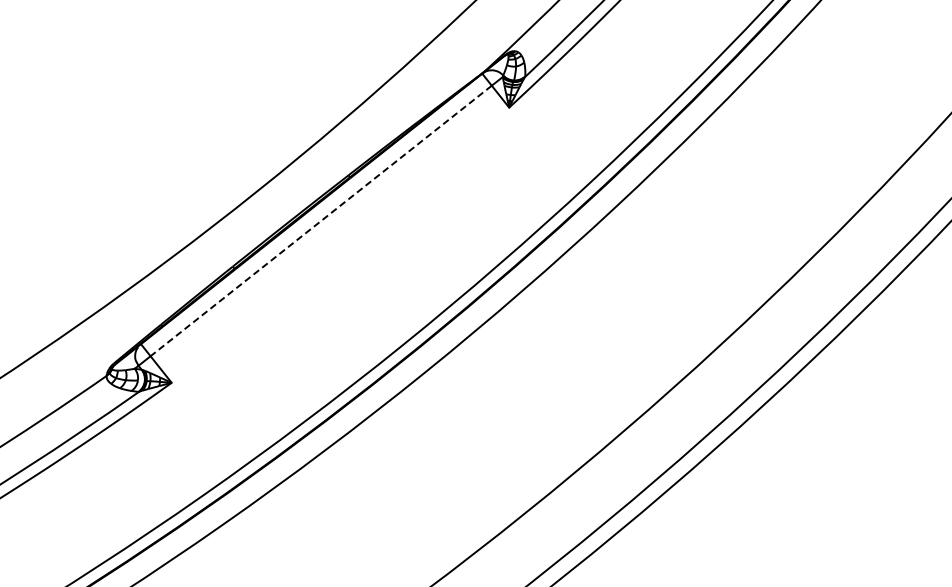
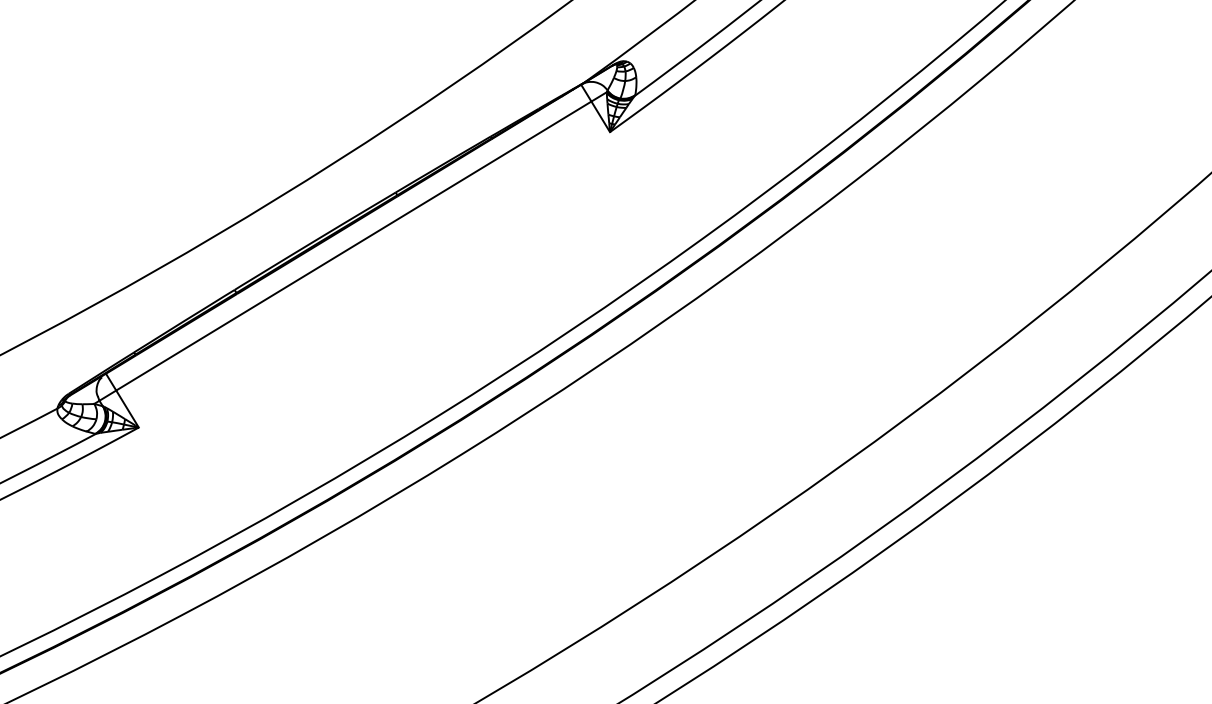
line: (321, 220) -> (354, 245), dashed -> solid

